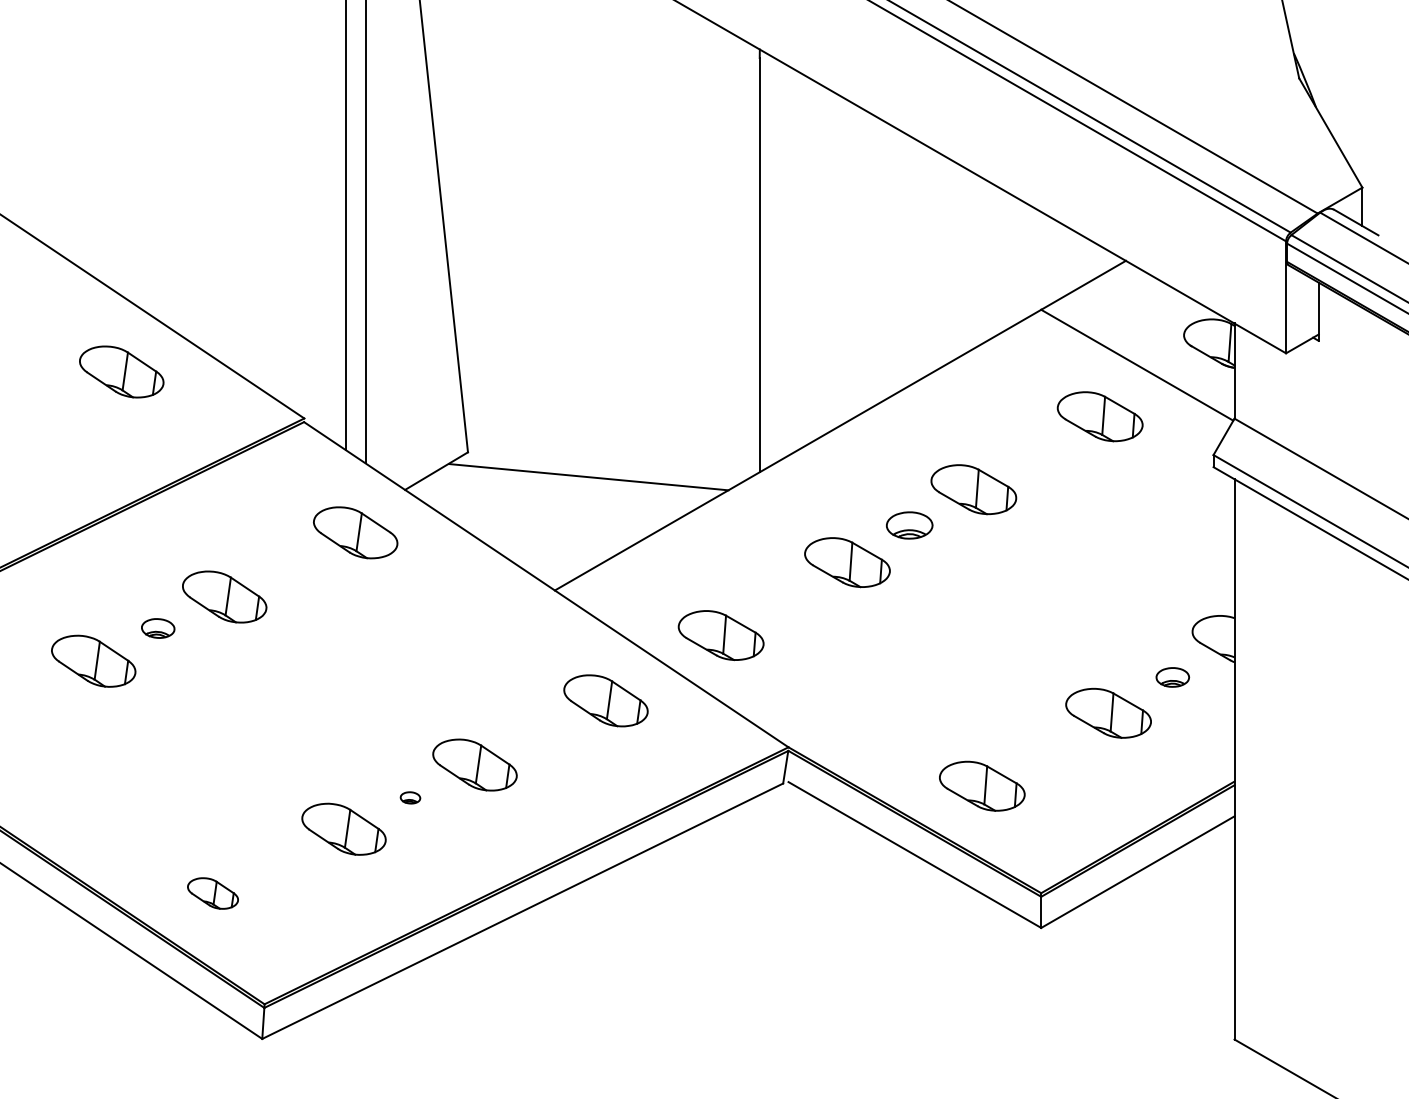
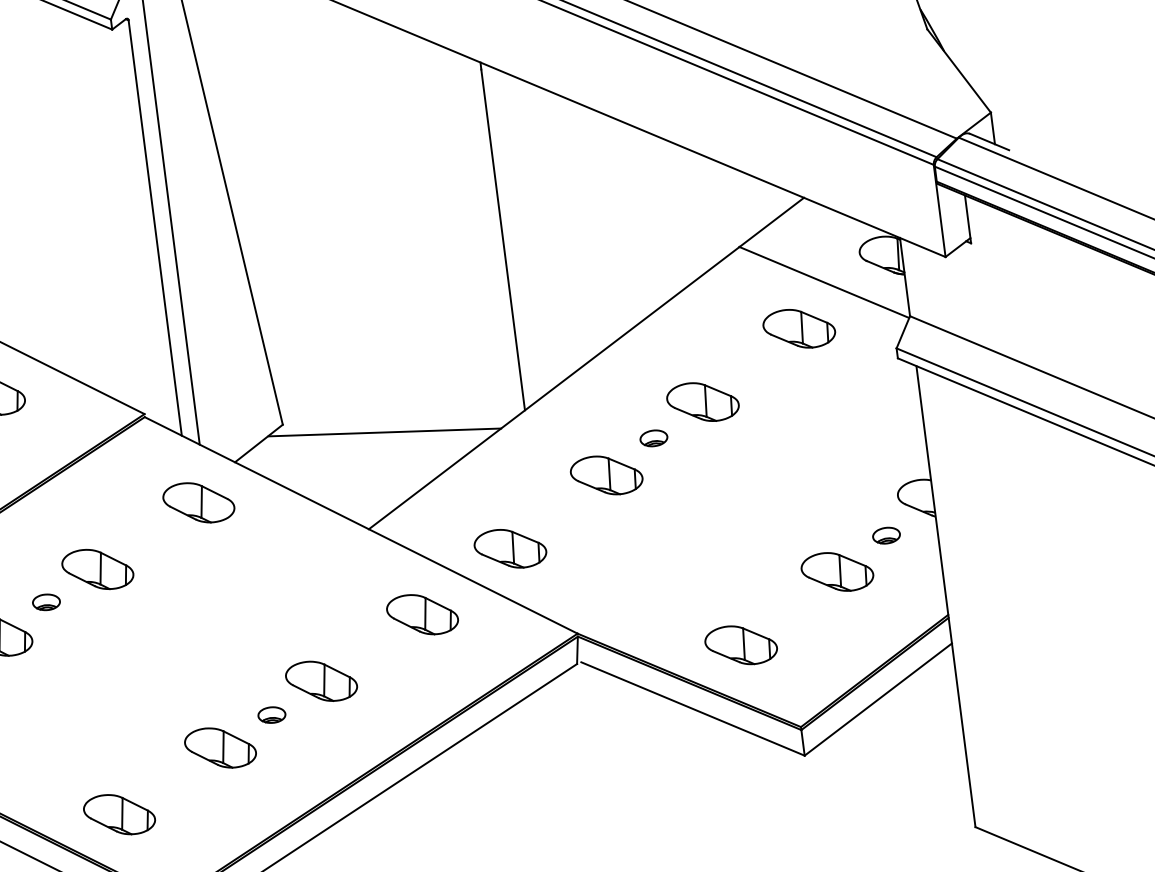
part: (909, 525) -> (653, 438), size x0.71
part: (410, 797) -> (271, 714), size x1.67
part: (212, 893) -> (119, 814), size x1.67

